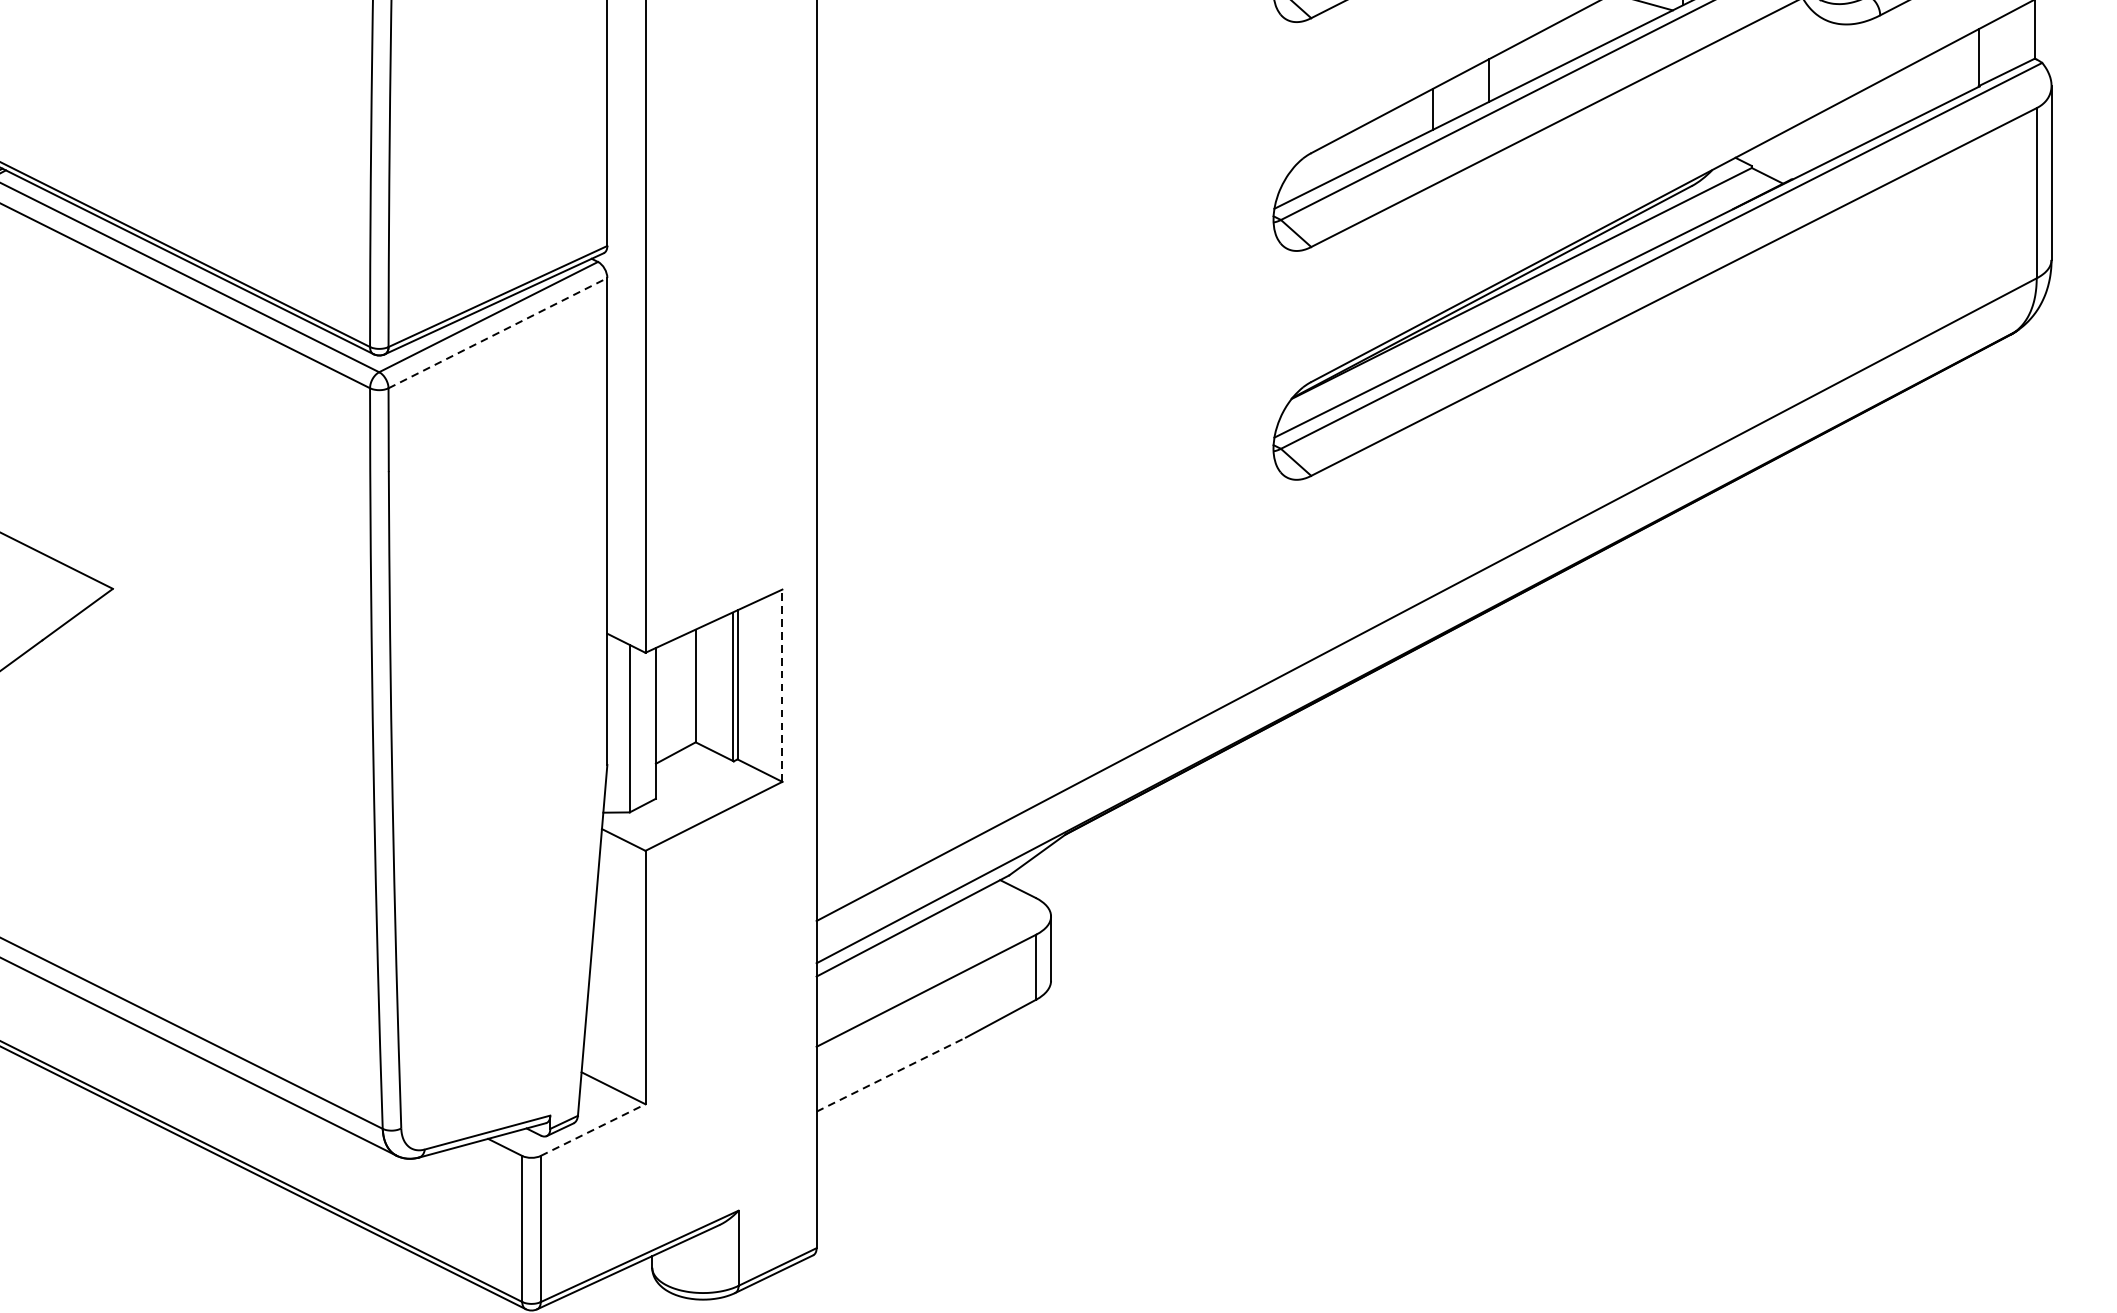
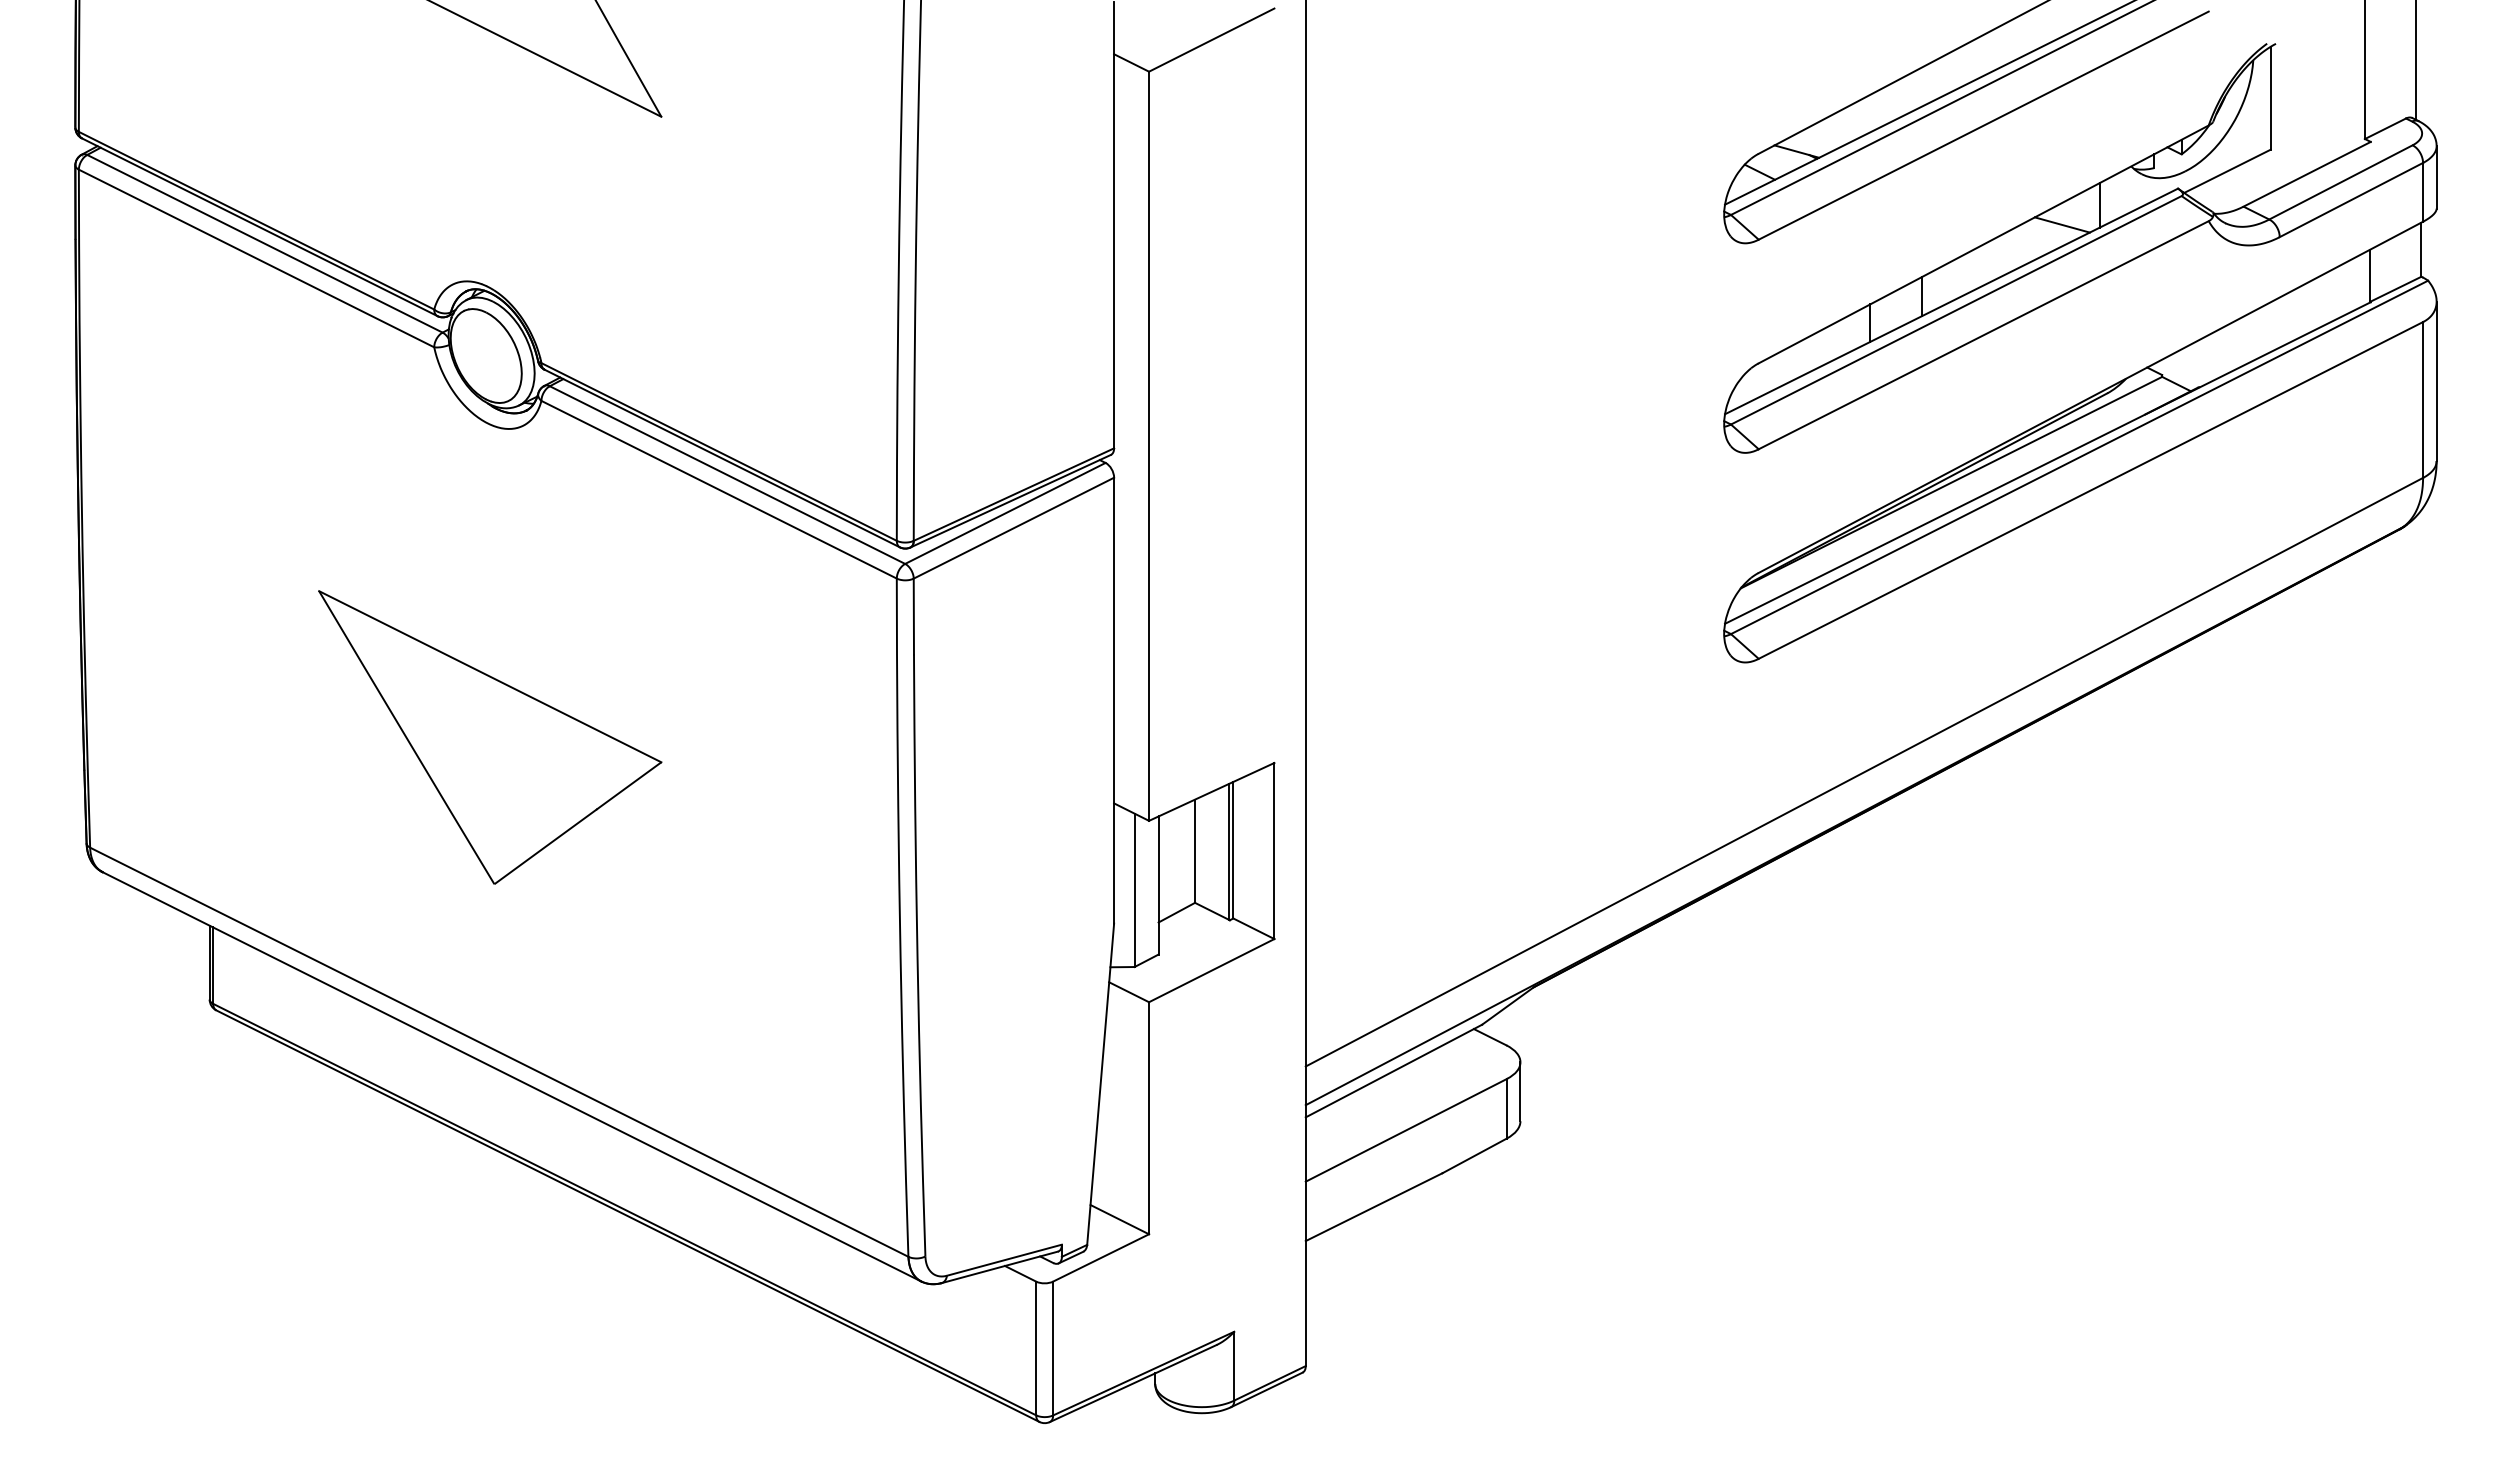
line: (498, 332) -> (1014, 527), dashed -> solid
line: (782, 685) -> (1274, 850), dashed -> solid
line: (891, 1073) -> (1374, 1206), dashed -> solid
line: (593, 1129) -> (1101, 1257), dashed -> solid

